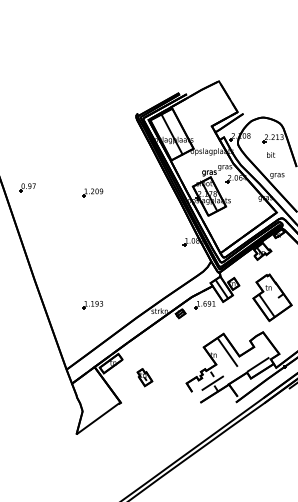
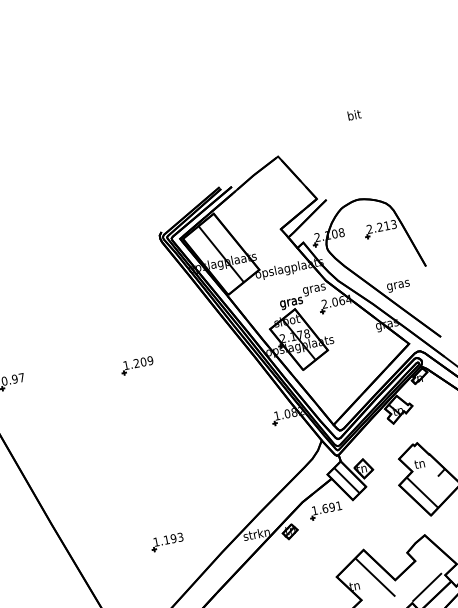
text: (271, 154) -> (354, 114), moved
part: (92, 192) -> (136, 365), moved
part: (92, 305) -> (167, 542), moved

